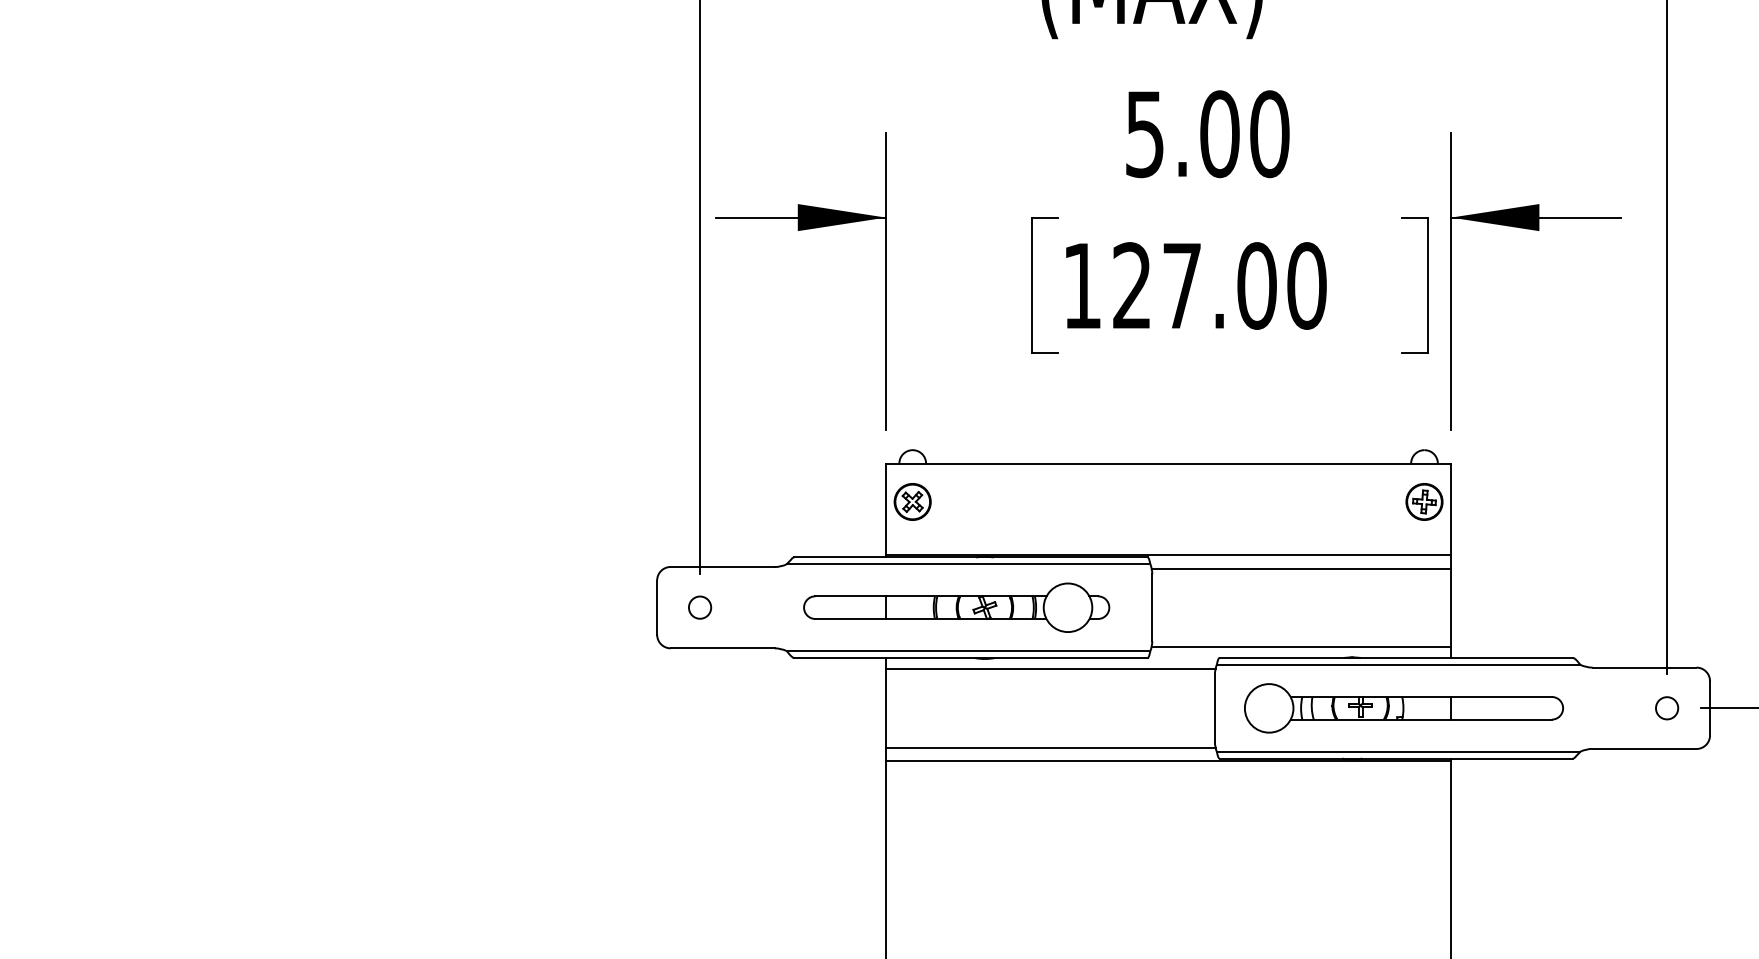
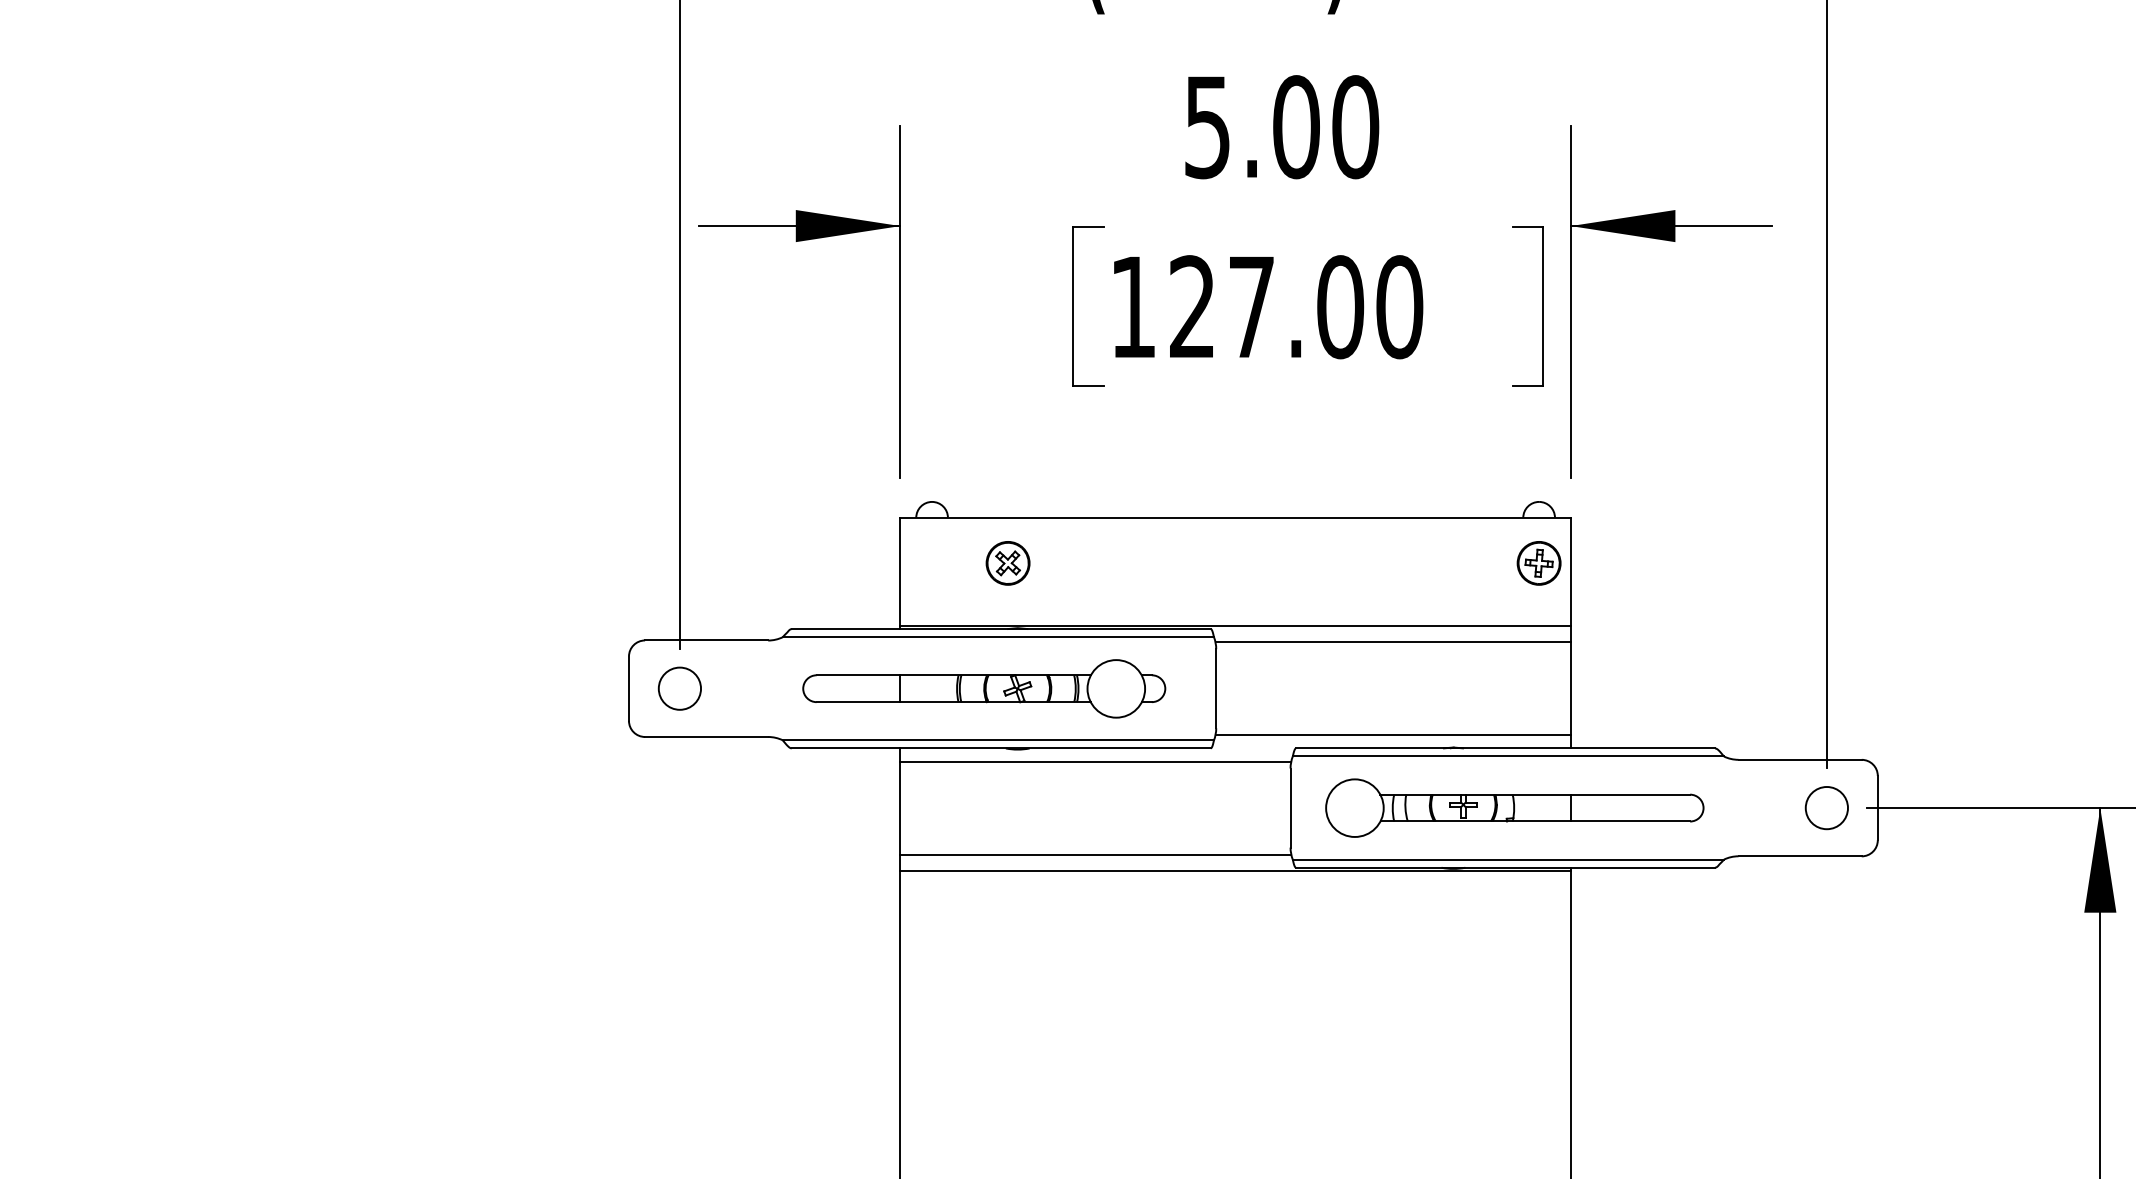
part: (912, 502) -> (1007, 563), moved
circle: (699, 607) -> (679, 688), size x1.6
circle: (1666, 707) -> (1826, 807), size x1.6

